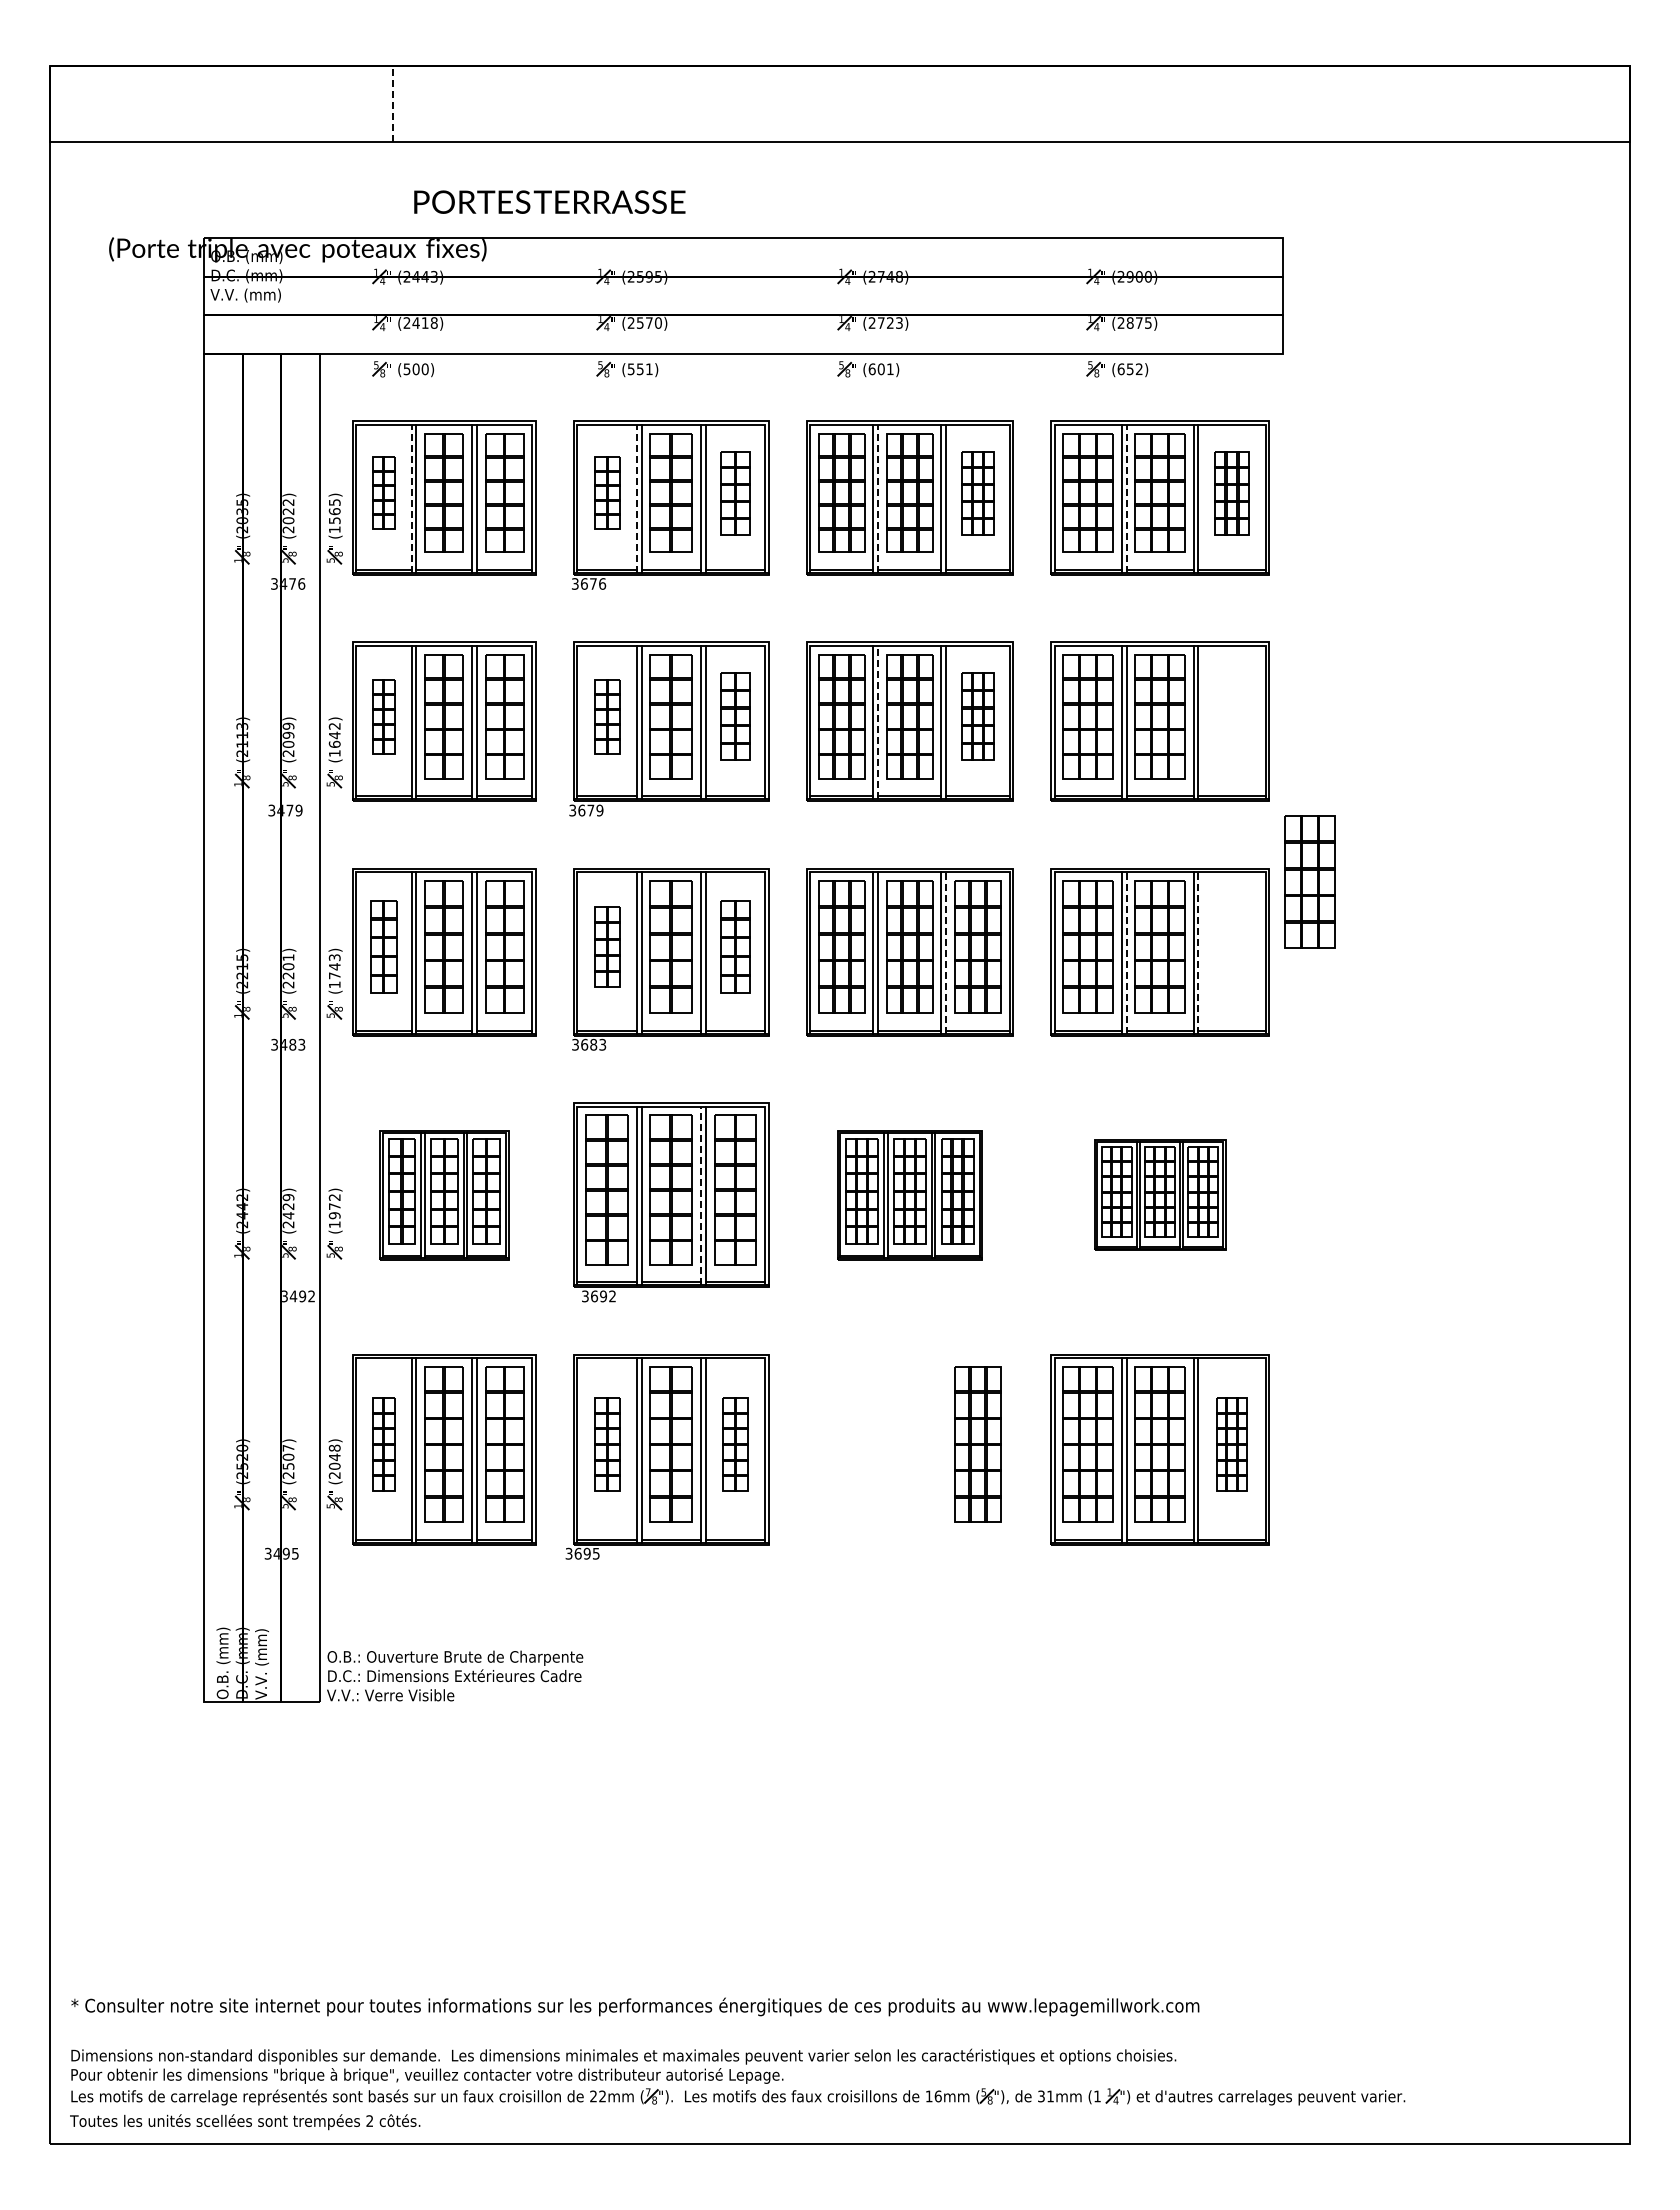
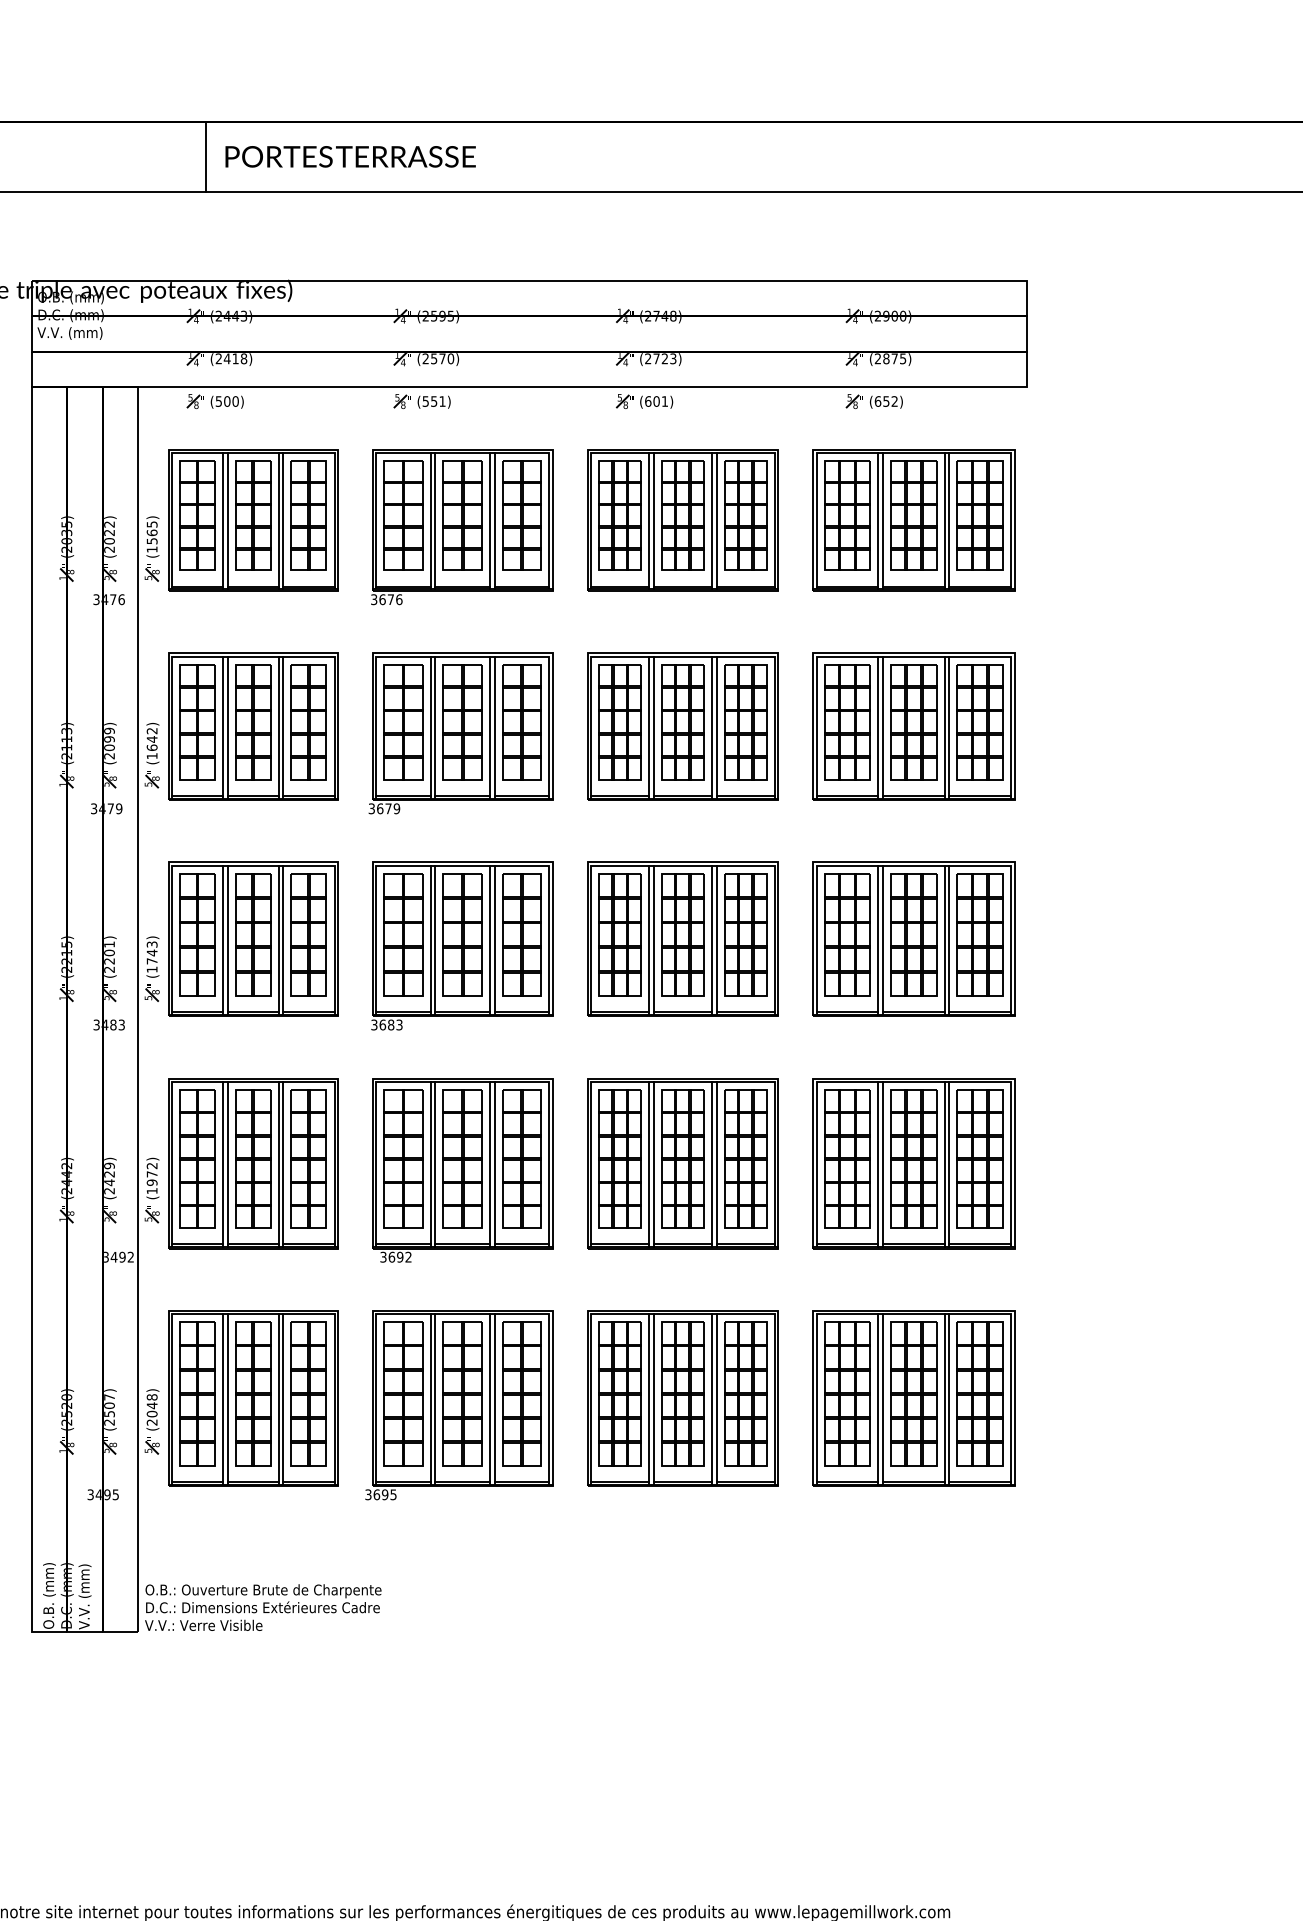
line: (393, 104) -> (206, 157), dashed -> solid
text: (549, 201) -> (350, 156), moved
part: (383, 492) -> (197, 515), size x1.67
part: (606, 492) -> (402, 515), size x1.67
part: (735, 492) -> (522, 515), size x1.43
part: (977, 492) -> (745, 515), size x1.43
part: (1231, 492) -> (979, 515), size x1.43
line: (411, 498) -> (222, 520), dashed -> solid
line: (636, 498) -> (430, 520), dashed -> solid
line: (878, 498) -> (654, 520), dashed -> solid
line: (1126, 498) -> (882, 520), dashed -> solid
part: (383, 716) -> (197, 721), size x1.67
part: (606, 716) -> (402, 721), size x1.67
part: (735, 716) -> (522, 721), size x1.43
part: (977, 716) -> (745, 721), size x1.43
part: (1231, 716) -> (979, 721), added
line: (878, 722) -> (654, 727), dashed -> solid
part: (1309, 881) -> (979, 934), moved
part: (383, 946) -> (197, 934), size x1.43
part: (606, 946) -> (402, 934), size x1.67
part: (735, 946) -> (522, 934), size x1.43
line: (946, 953) -> (716, 940), dashed -> solid
line: (1126, 953) -> (882, 940), dashed -> solid
line: (1198, 953) -> (949, 940), dashed -> solid
part: (444, 1194) -> (253, 1163), size x1.43
part: (909, 1194) -> (682, 1163), size x1.43
part: (1159, 1194) -> (913, 1163), size x1.67
line: (700, 1195) -> (489, 1164), dashed -> solid
part: (383, 1444) -> (197, 1393), size x1.67
part: (606, 1444) -> (402, 1393), size x1.67
part: (735, 1444) -> (522, 1393), size x1.67
part: (1231, 1444) -> (979, 1393), size x1.67
part: (909, 1449) -> (682, 1398), added

